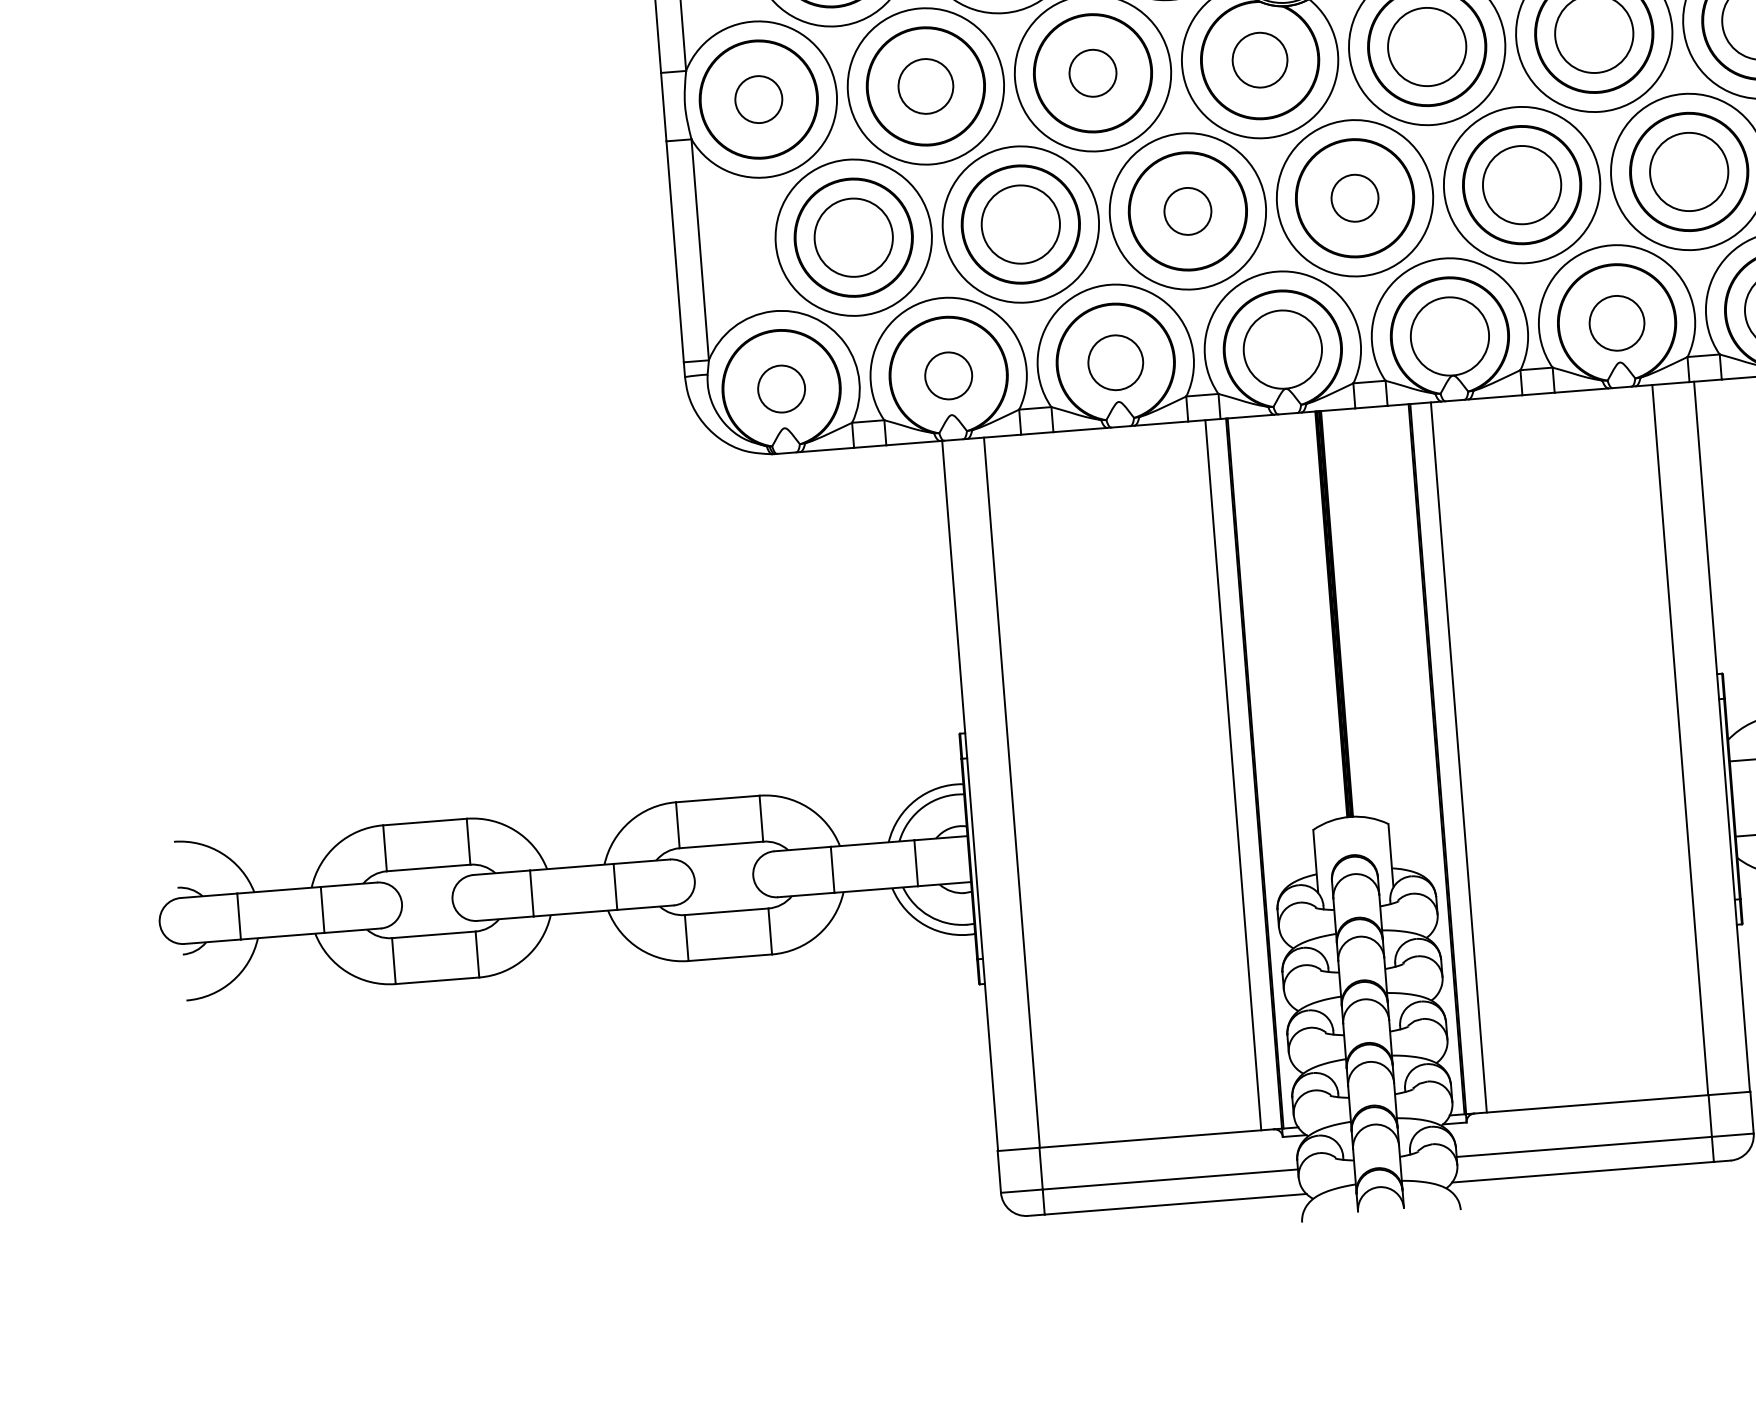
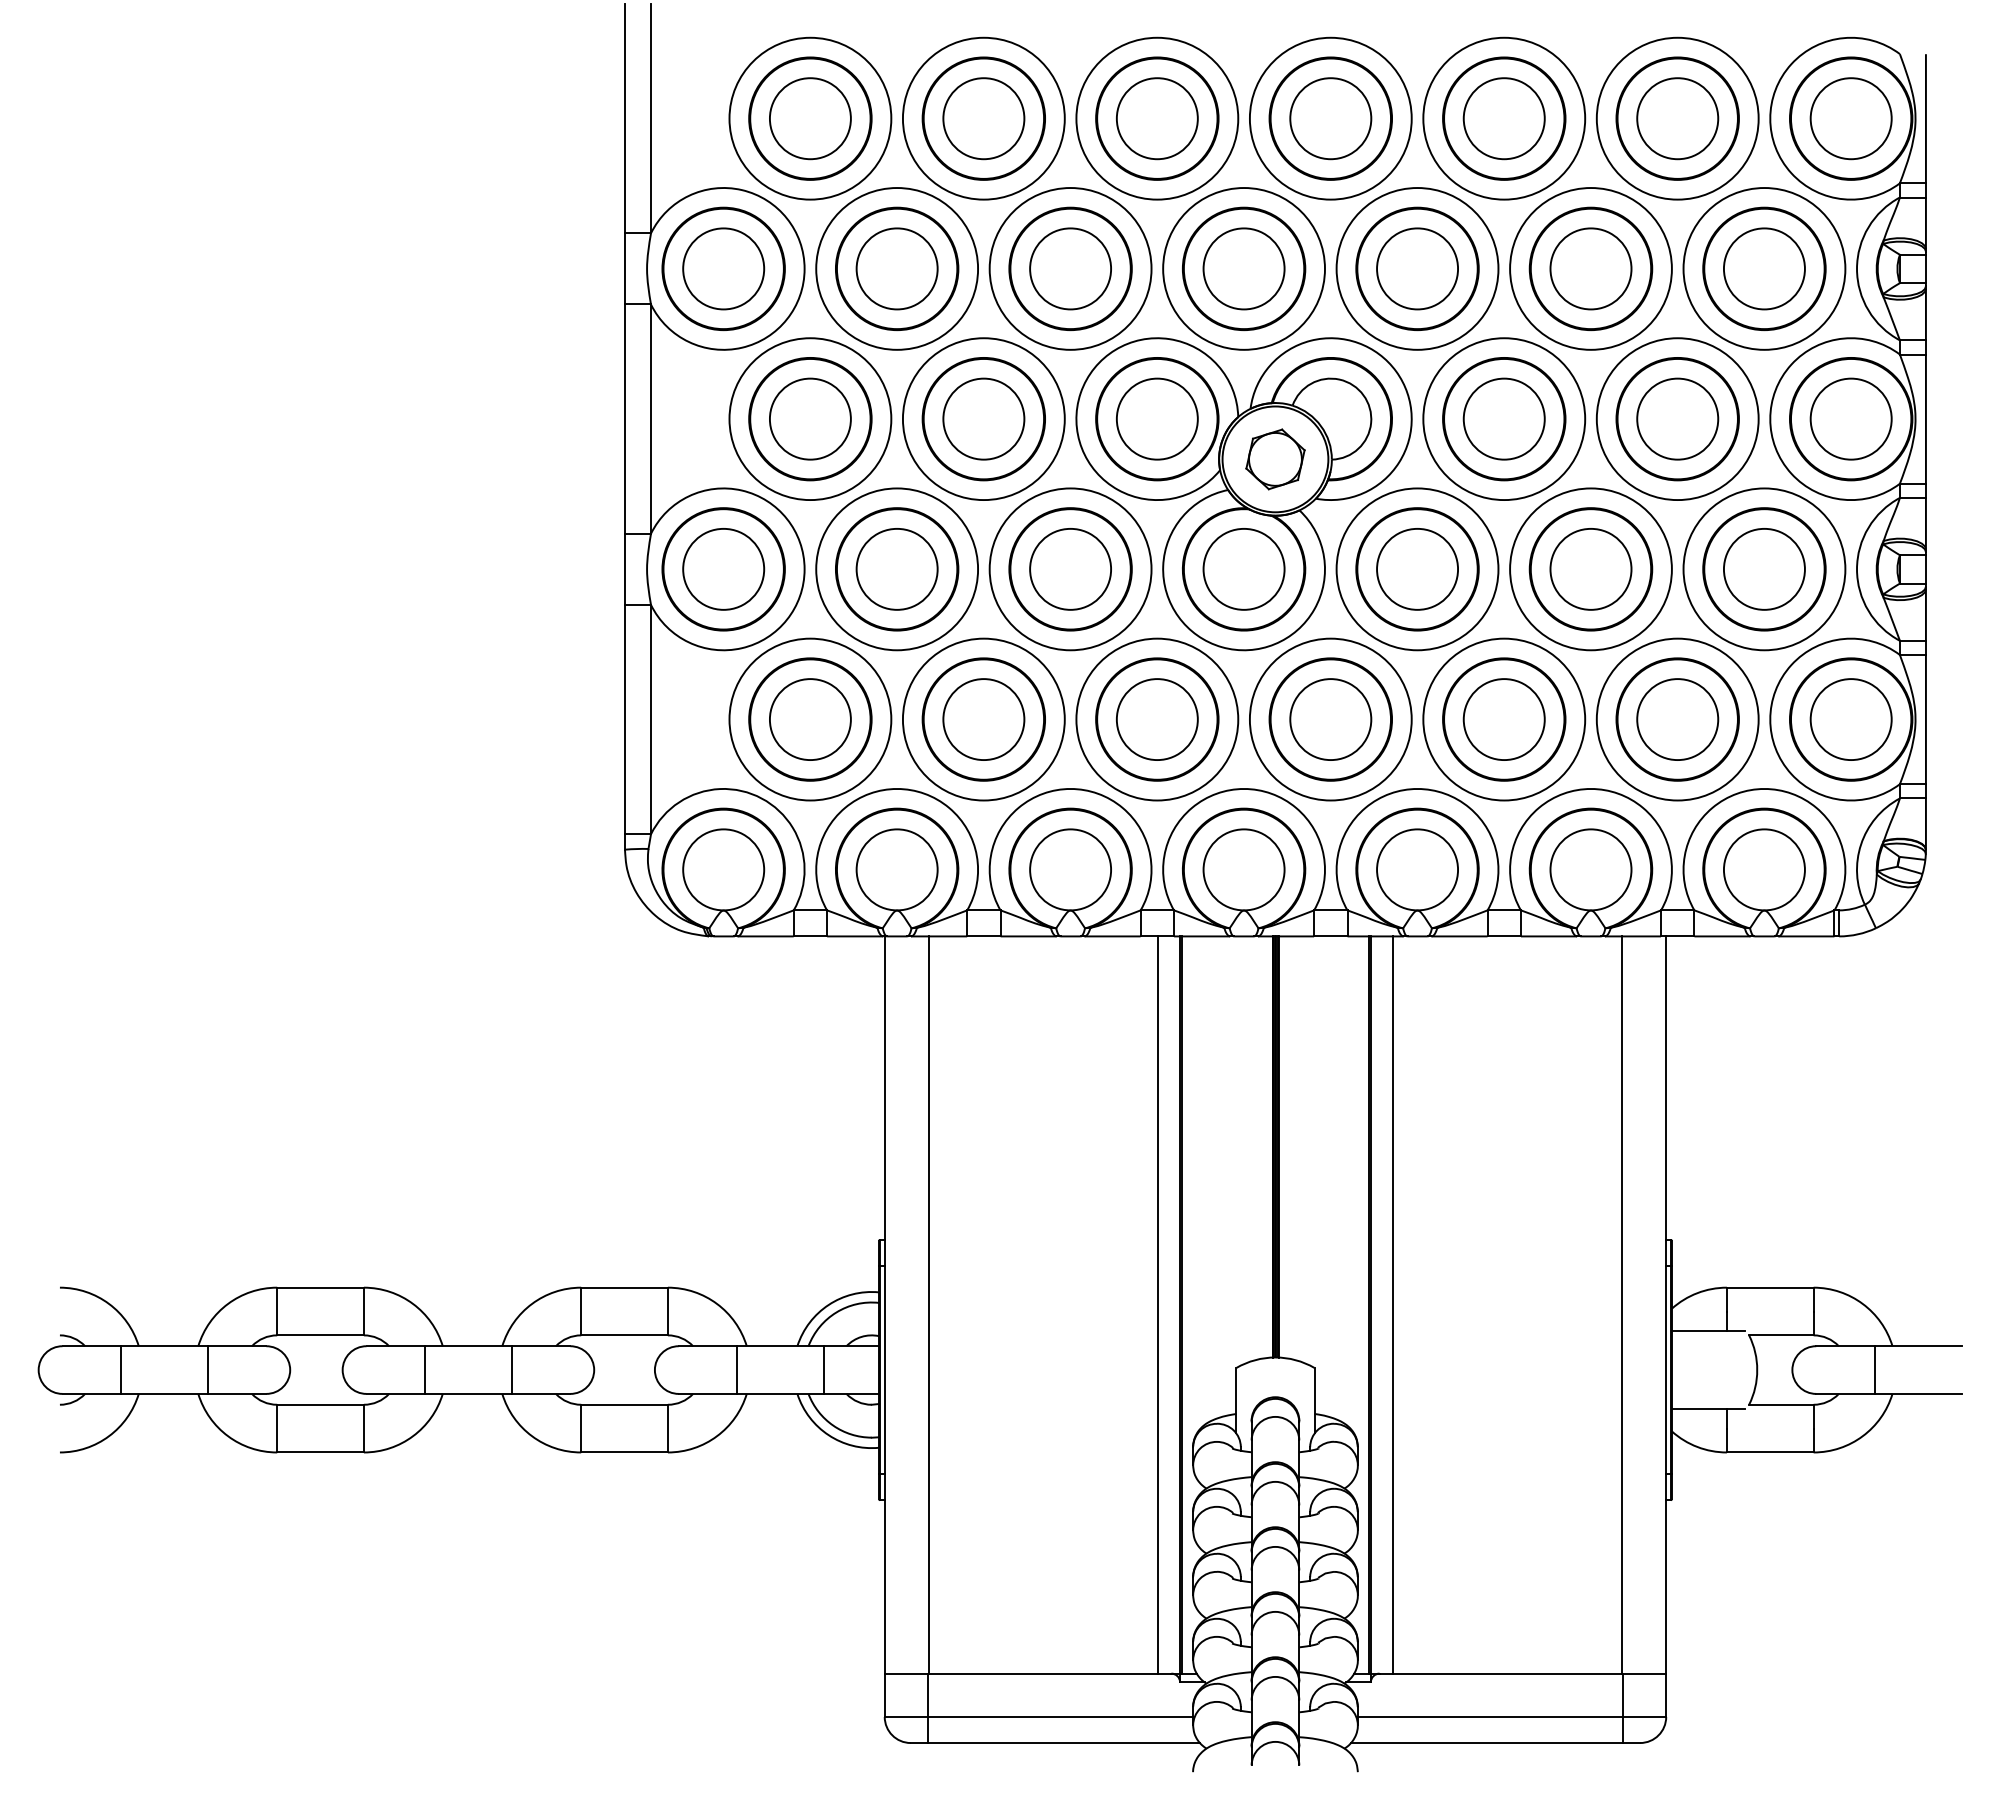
circle: (1259, 60) -> (1243, 569), size x1.43
circle: (1092, 72) -> (1070, 568), size x1.67
circle: (925, 85) -> (896, 568), size x1.43
circle: (758, 98) -> (723, 568), size x1.67
circle: (1354, 198) -> (1330, 719), size x1.67
circle: (1187, 211) -> (1156, 719), size x1.67
circle: (1616, 322) -> (1590, 869), size x1.43
circle: (1115, 362) -> (1070, 869), size x1.43
circle: (948, 375) -> (896, 869), size x1.67
circle: (781, 388) -> (723, 869), size x1.67

